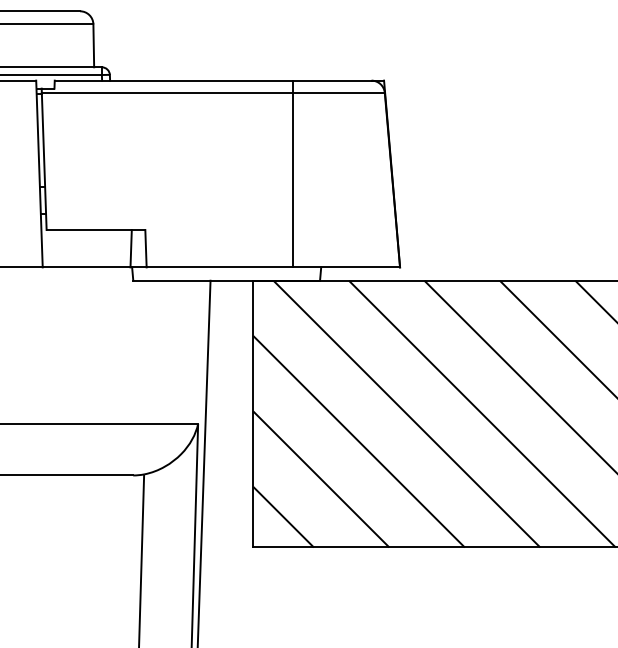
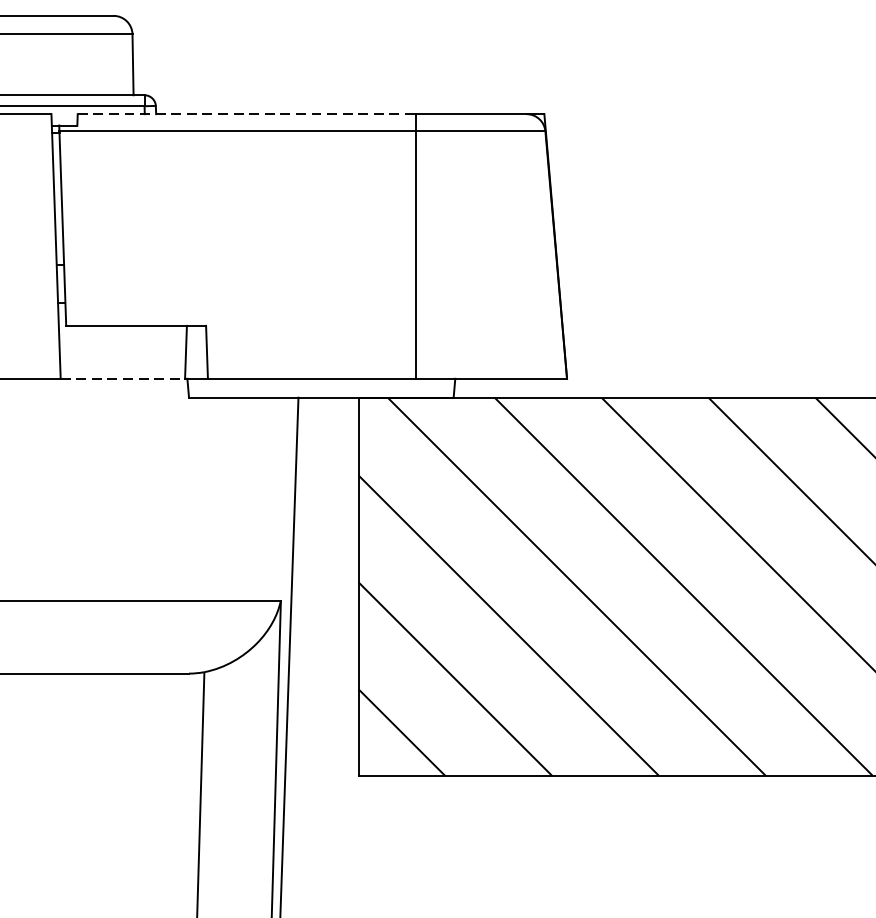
line: (174, 80) -> (247, 113), solid -> dashed
line: (86, 267) -> (122, 378), solid -> dashed

